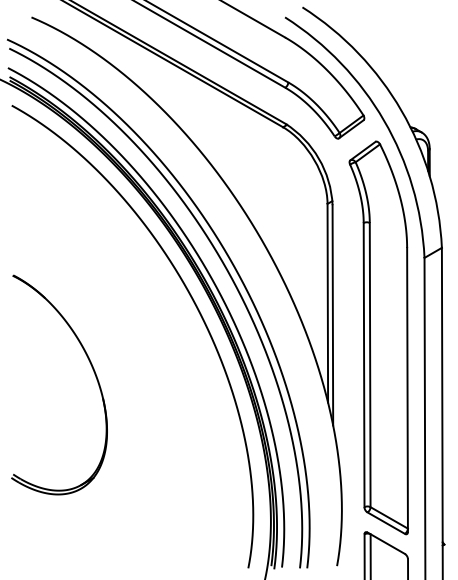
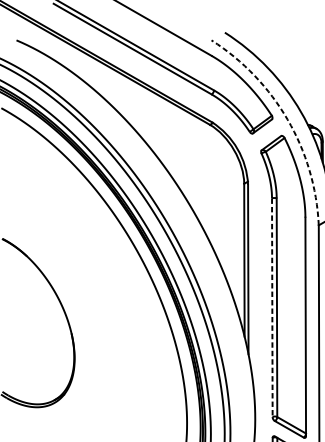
arc: (384, 120) -> (288, 119), solid -> dashed
line: (364, 365) -> (272, 308), solid -> dashed

